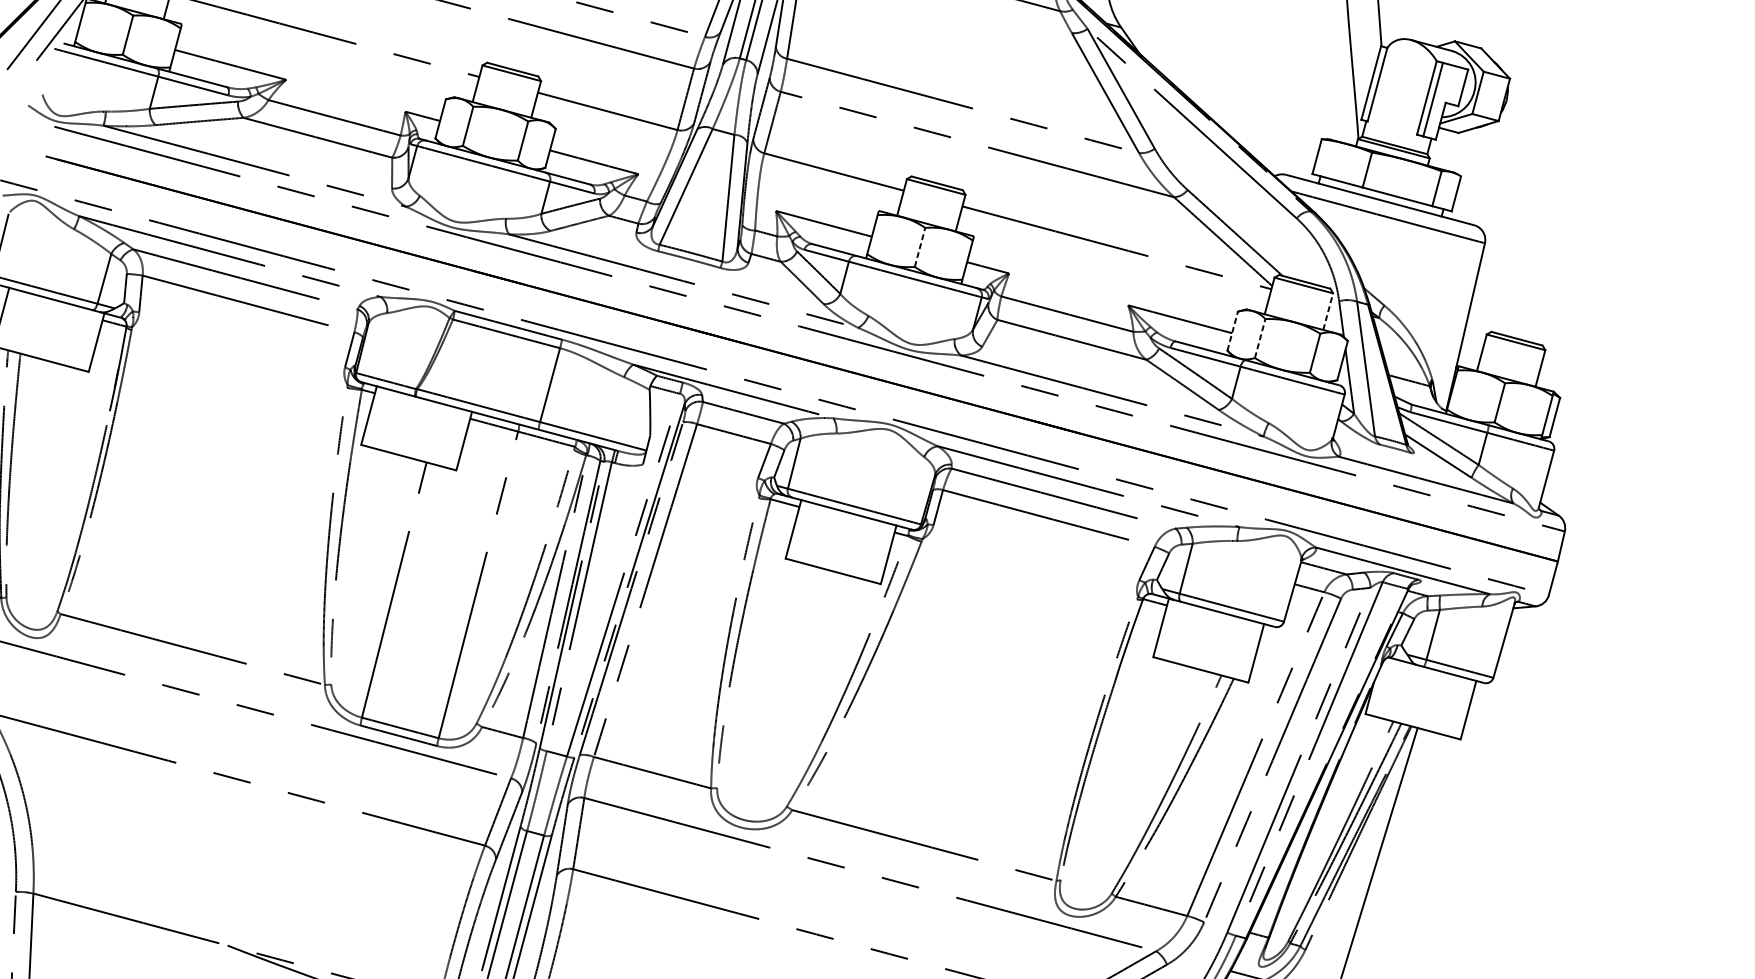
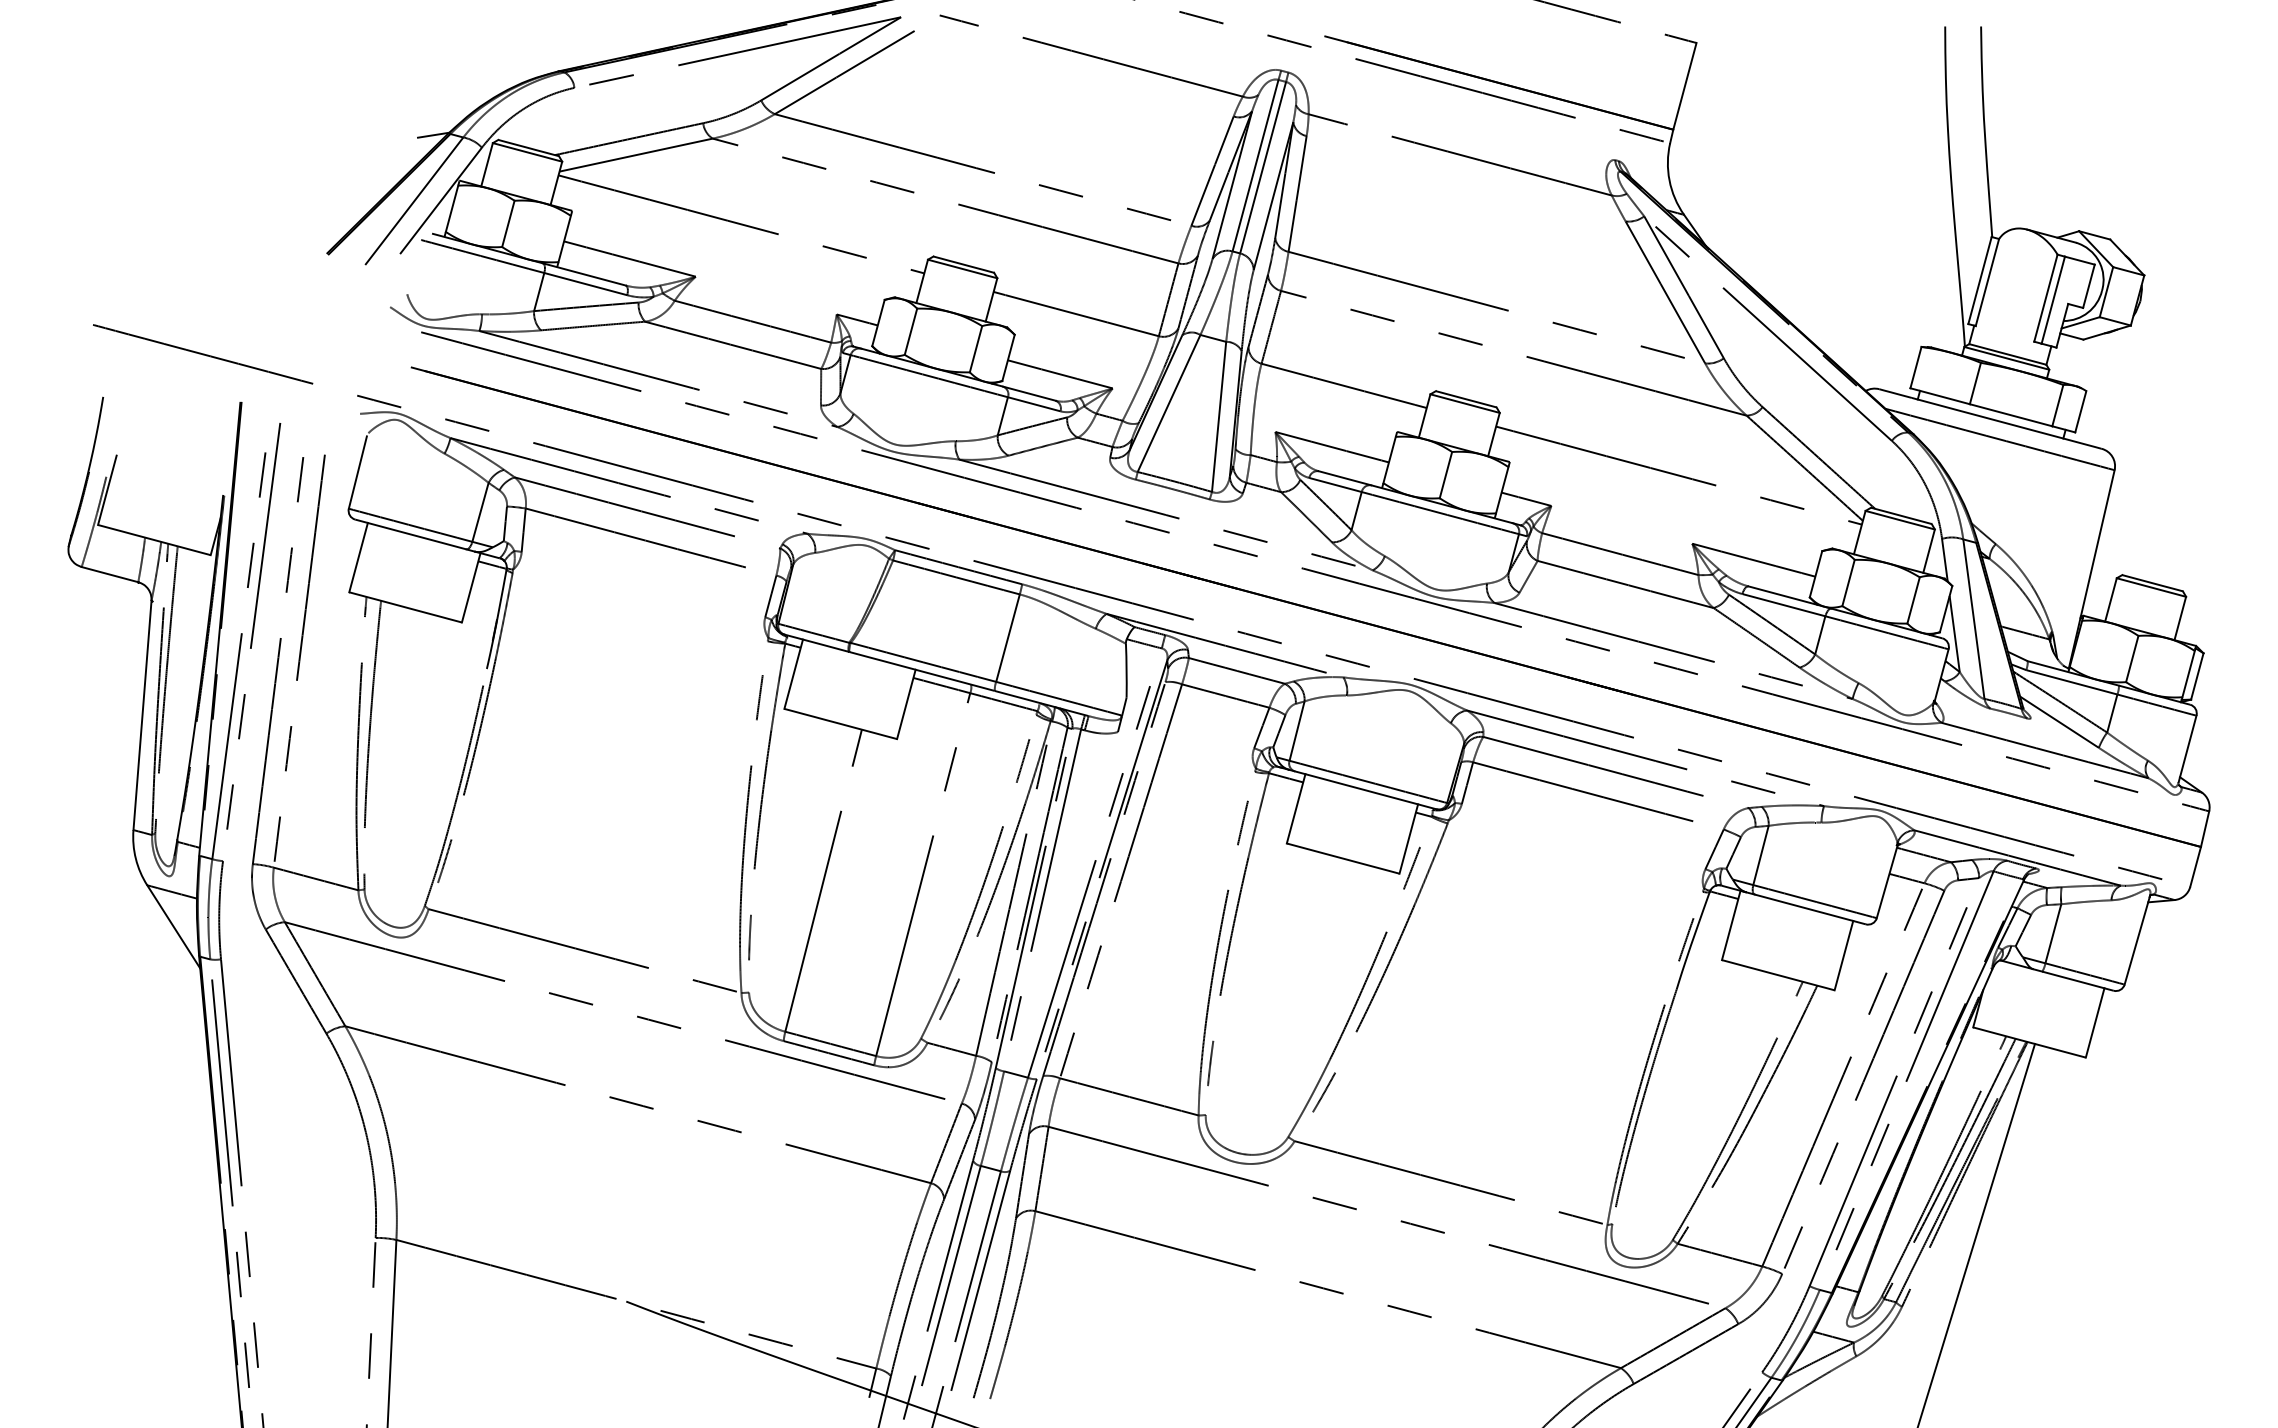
line: (919, 247) -> (1445, 475), dashed -> solid
line: (1328, 311) -> (1929, 550), dashed -> solid
line: (1233, 331) -> (1816, 574), dashed -> solid
line: (1260, 338) -> (1848, 582), dashed -> solid

